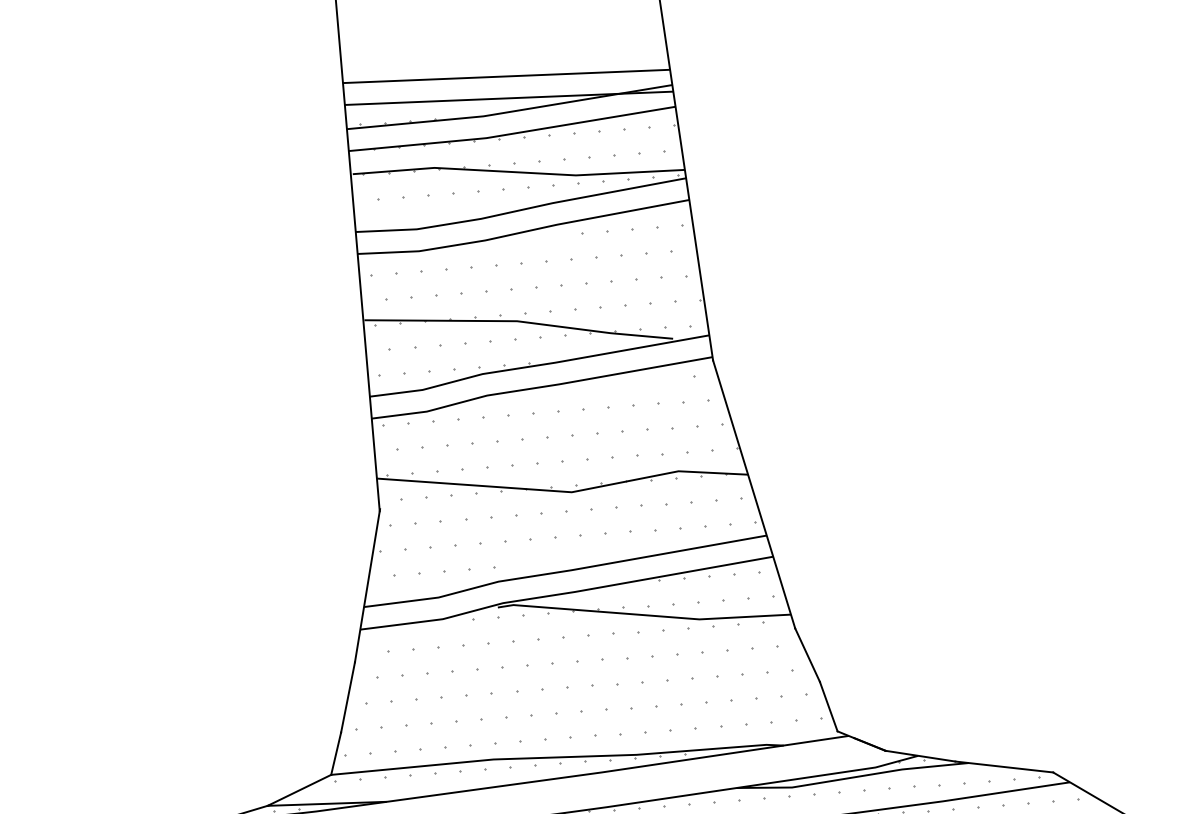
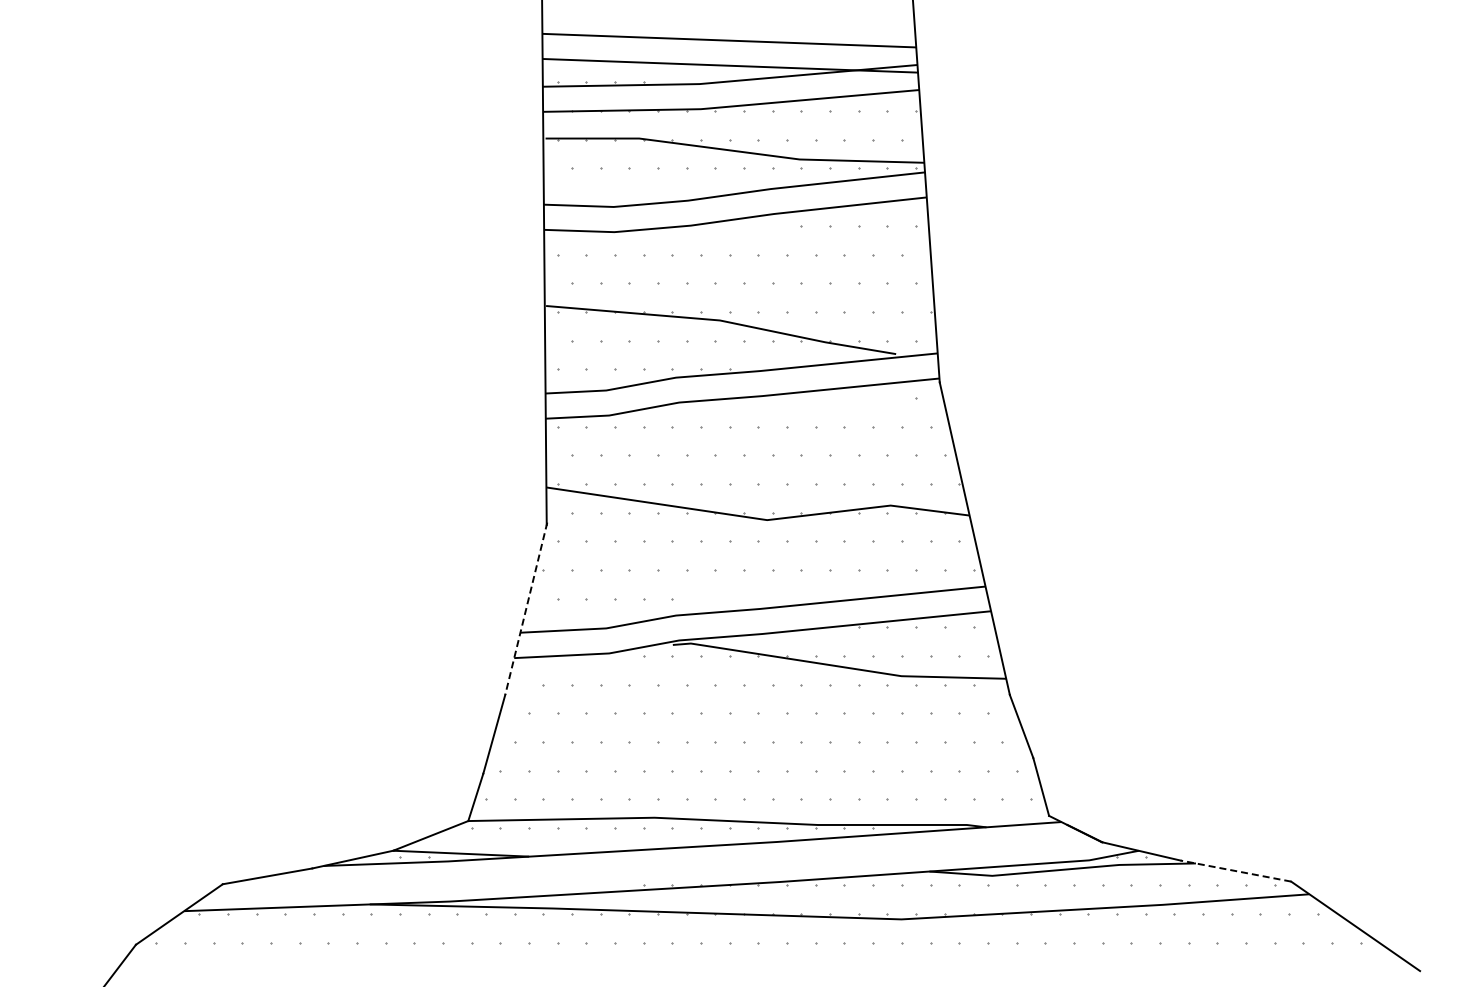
line: (367, 585) -> (526, 608), solid -> dashed
line: (1003, 766) -> (1235, 870), solid -> dashed

